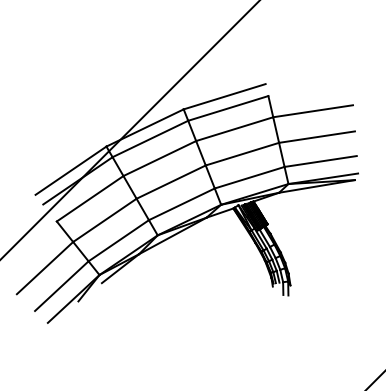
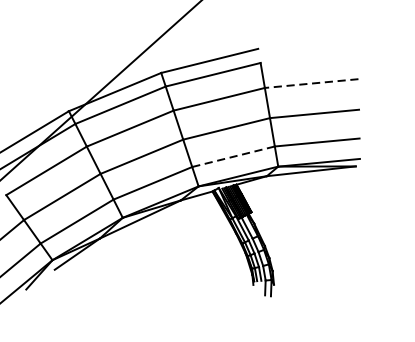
line: (312, 111) -> (310, 83), solid -> dashed
line: (249, 177) -> (233, 156), solid -> dashed

